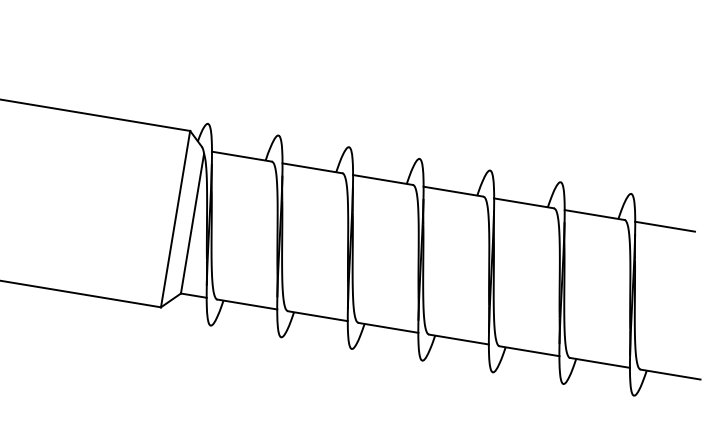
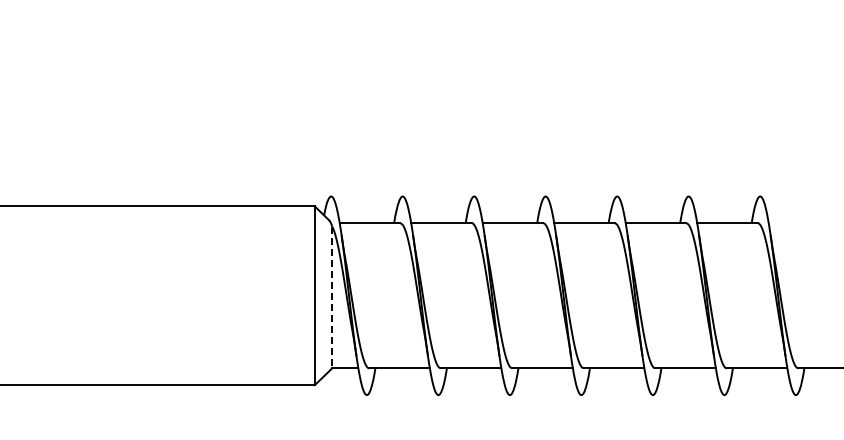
line: (192, 223) -> (332, 297), solid -> dashed
line: (664, 226) -> (798, 223), removed

